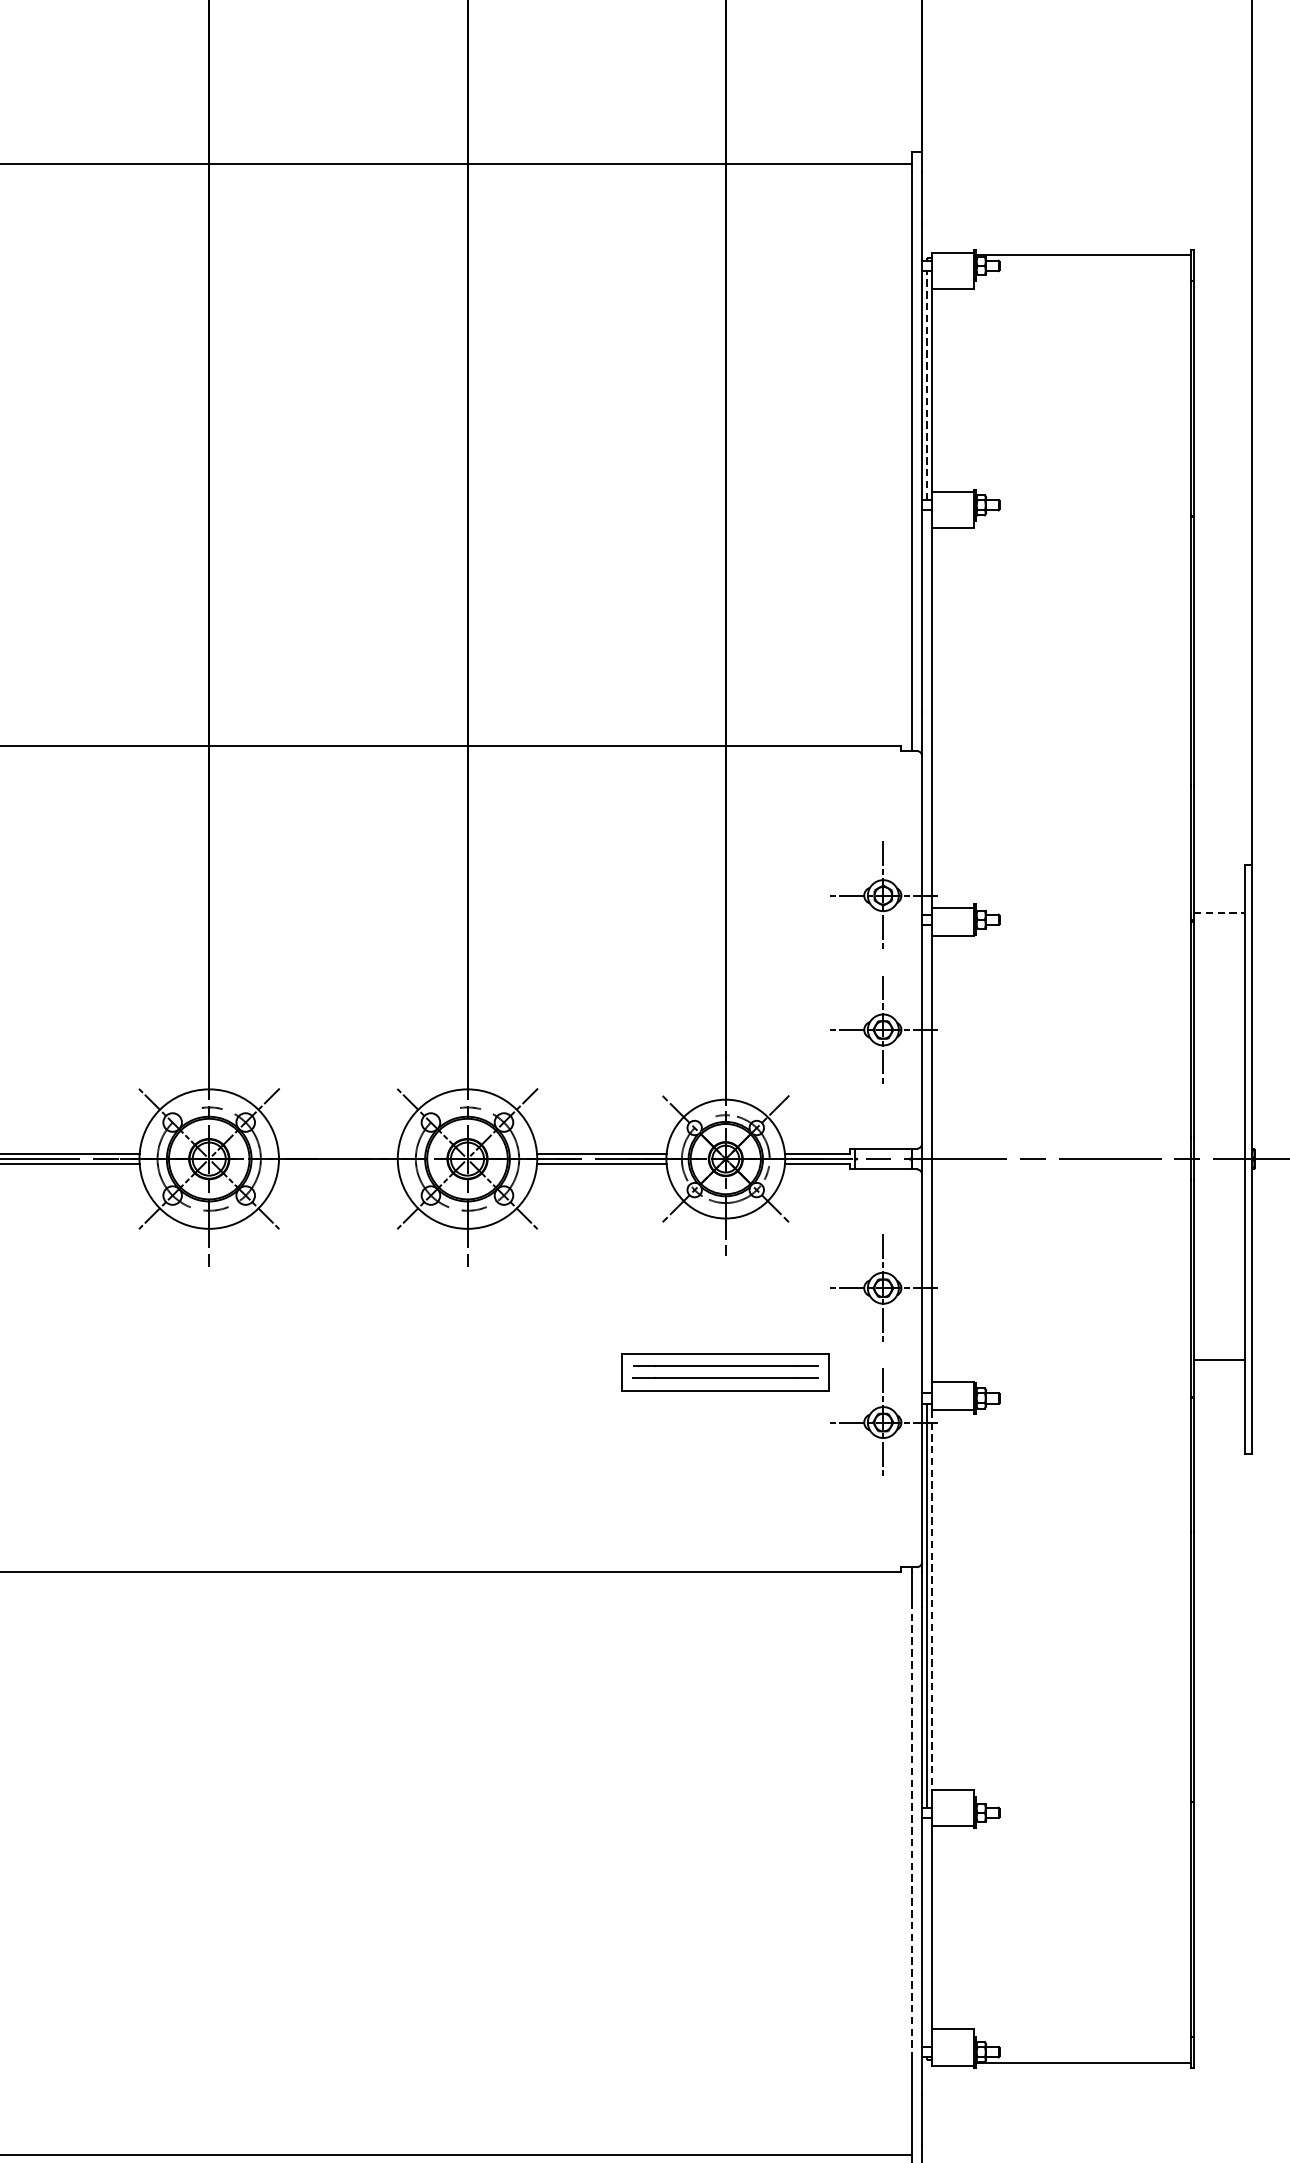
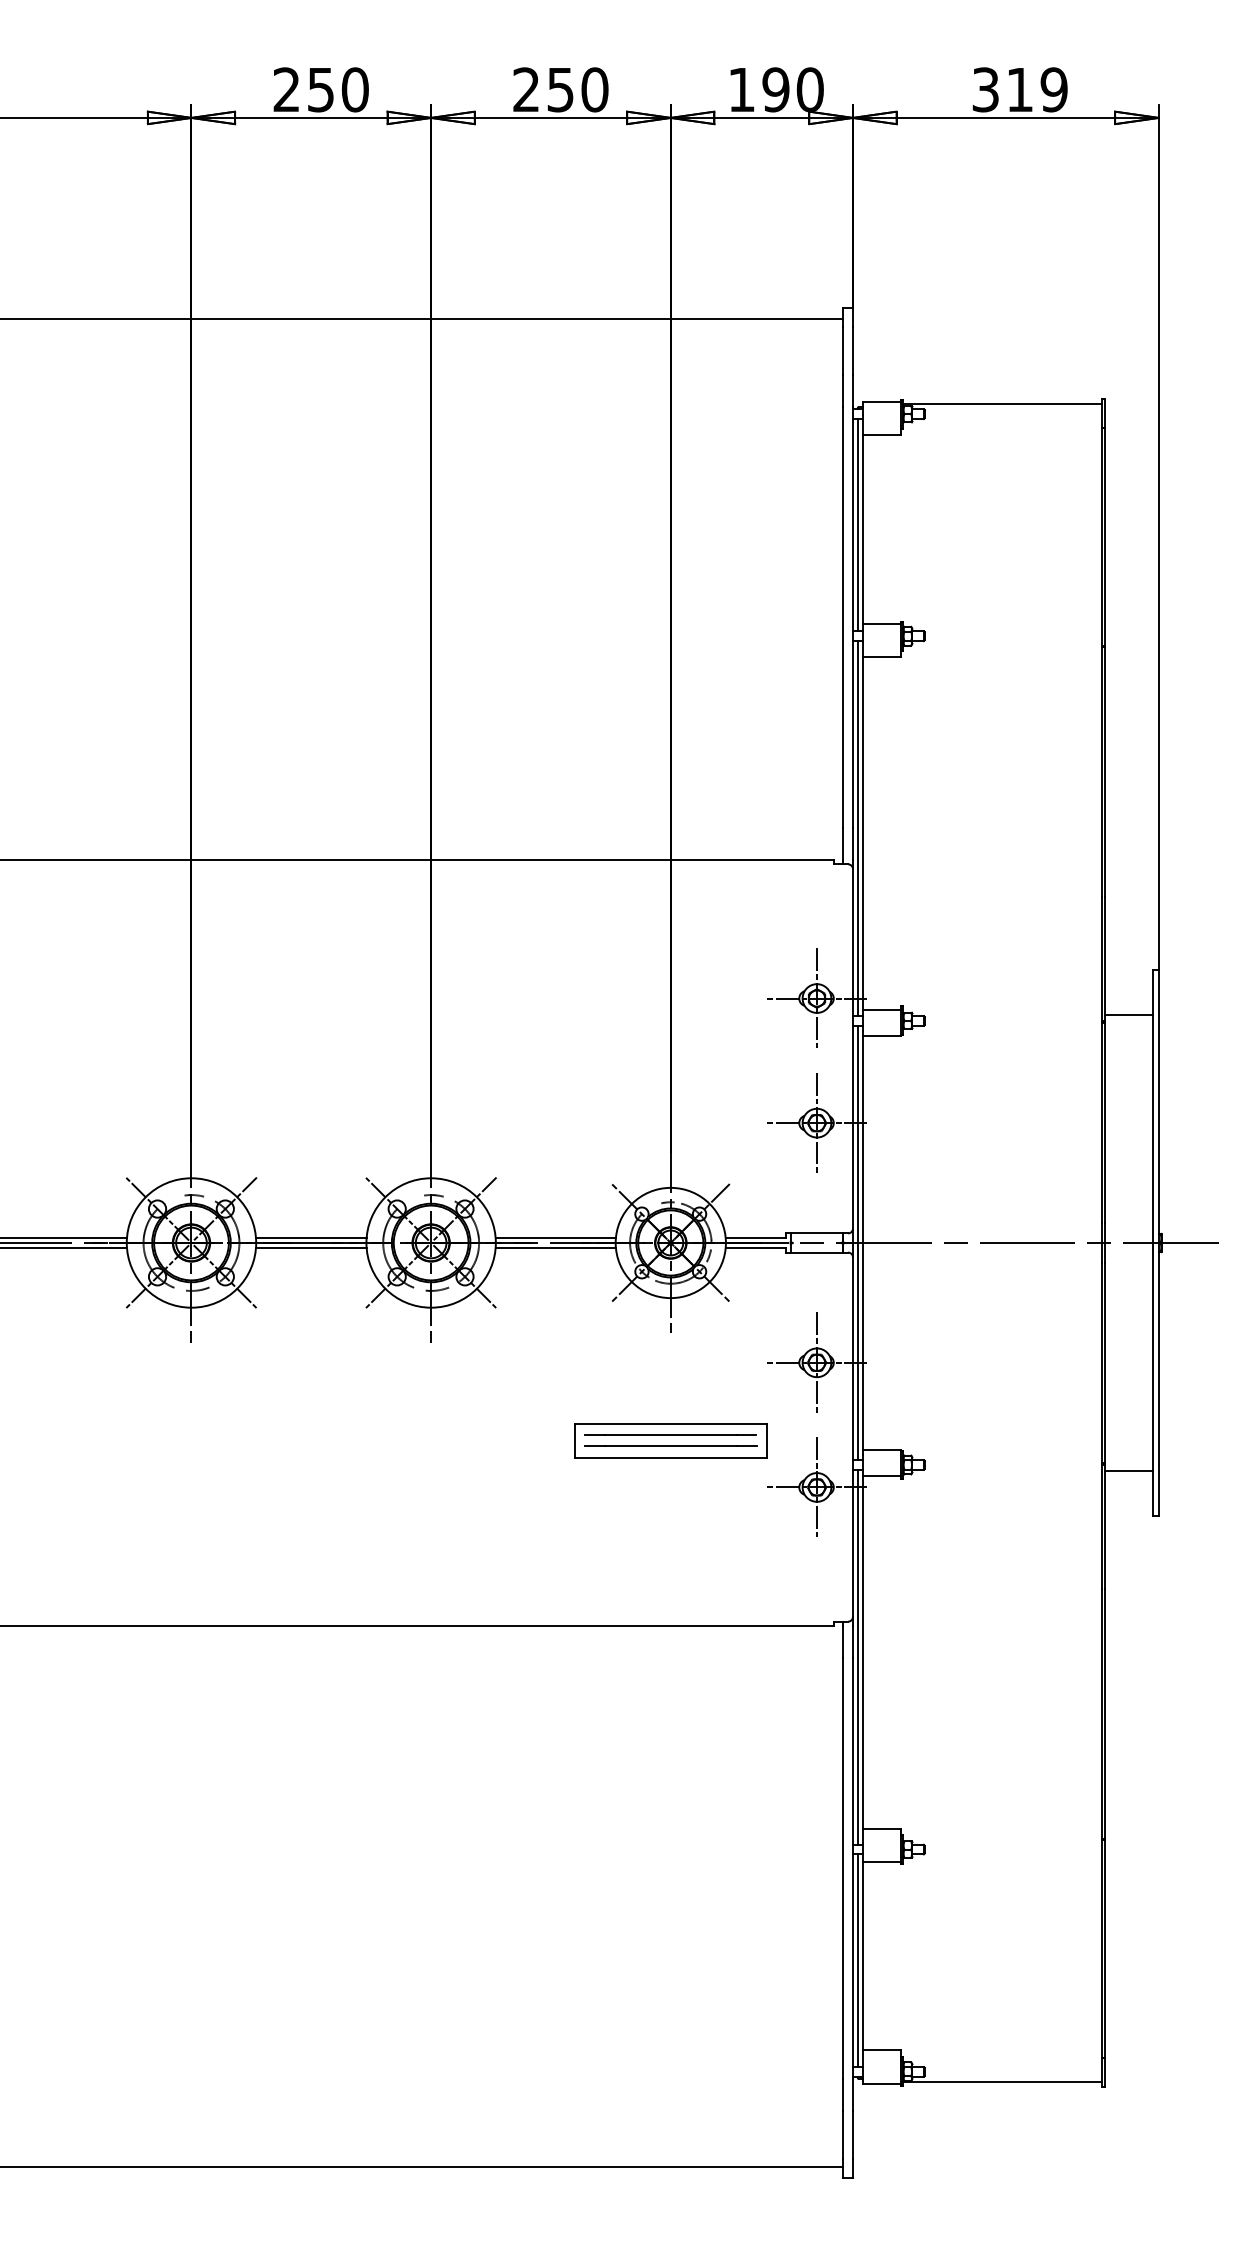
line: (926, 384) -> (857, 524), dashed -> solid
line: (926, 712) -> (857, 828), added
line: (1220, 912) -> (1129, 1014), dashed -> solid
line: (338, 1154) -> (311, 1238), added
line: (926, 1158) -> (857, 1242), added
line: (338, 1163) -> (311, 1247), added
line: (1220, 1360) -> (1129, 1471), moved
line: (932, 1600) -> (862, 1652), dashed -> solid
line: (911, 1833) -> (843, 1868), dashed -> solid
line: (926, 1932) -> (857, 1960), added

